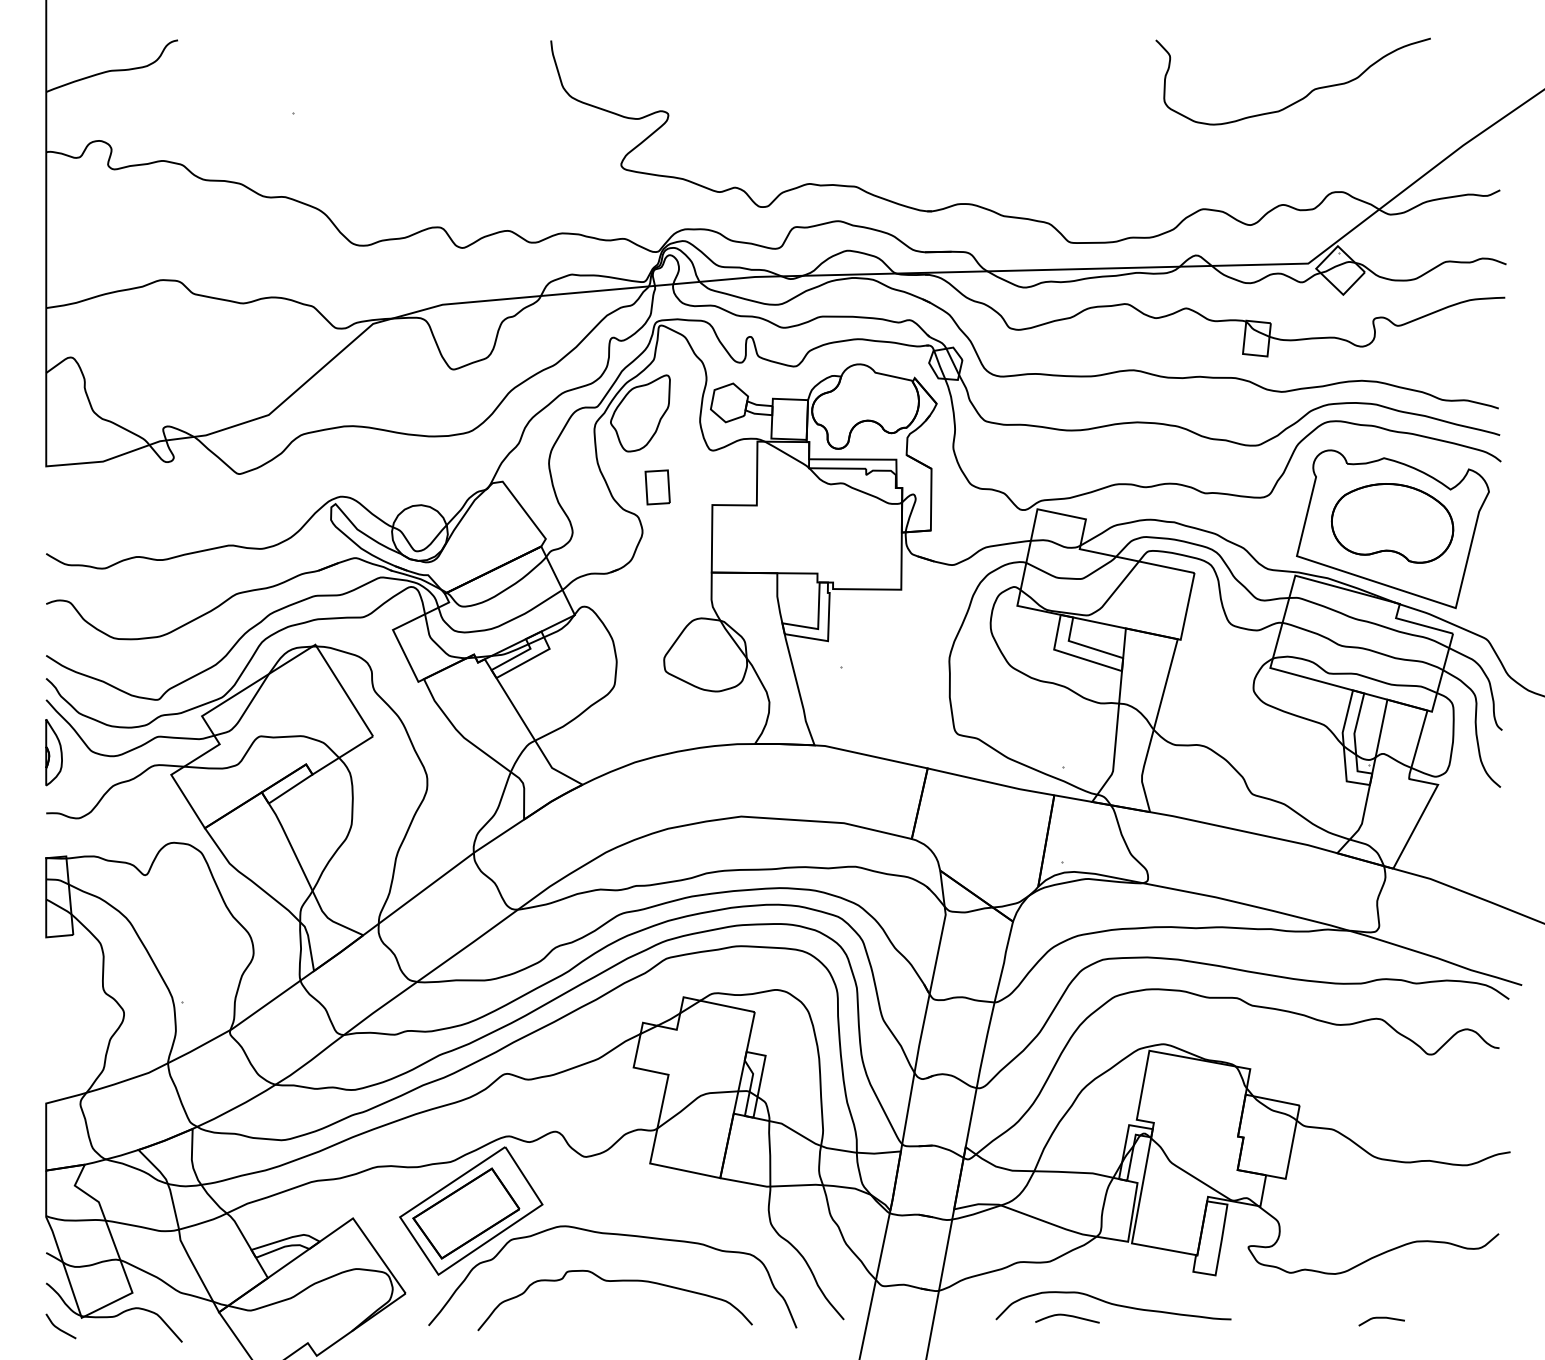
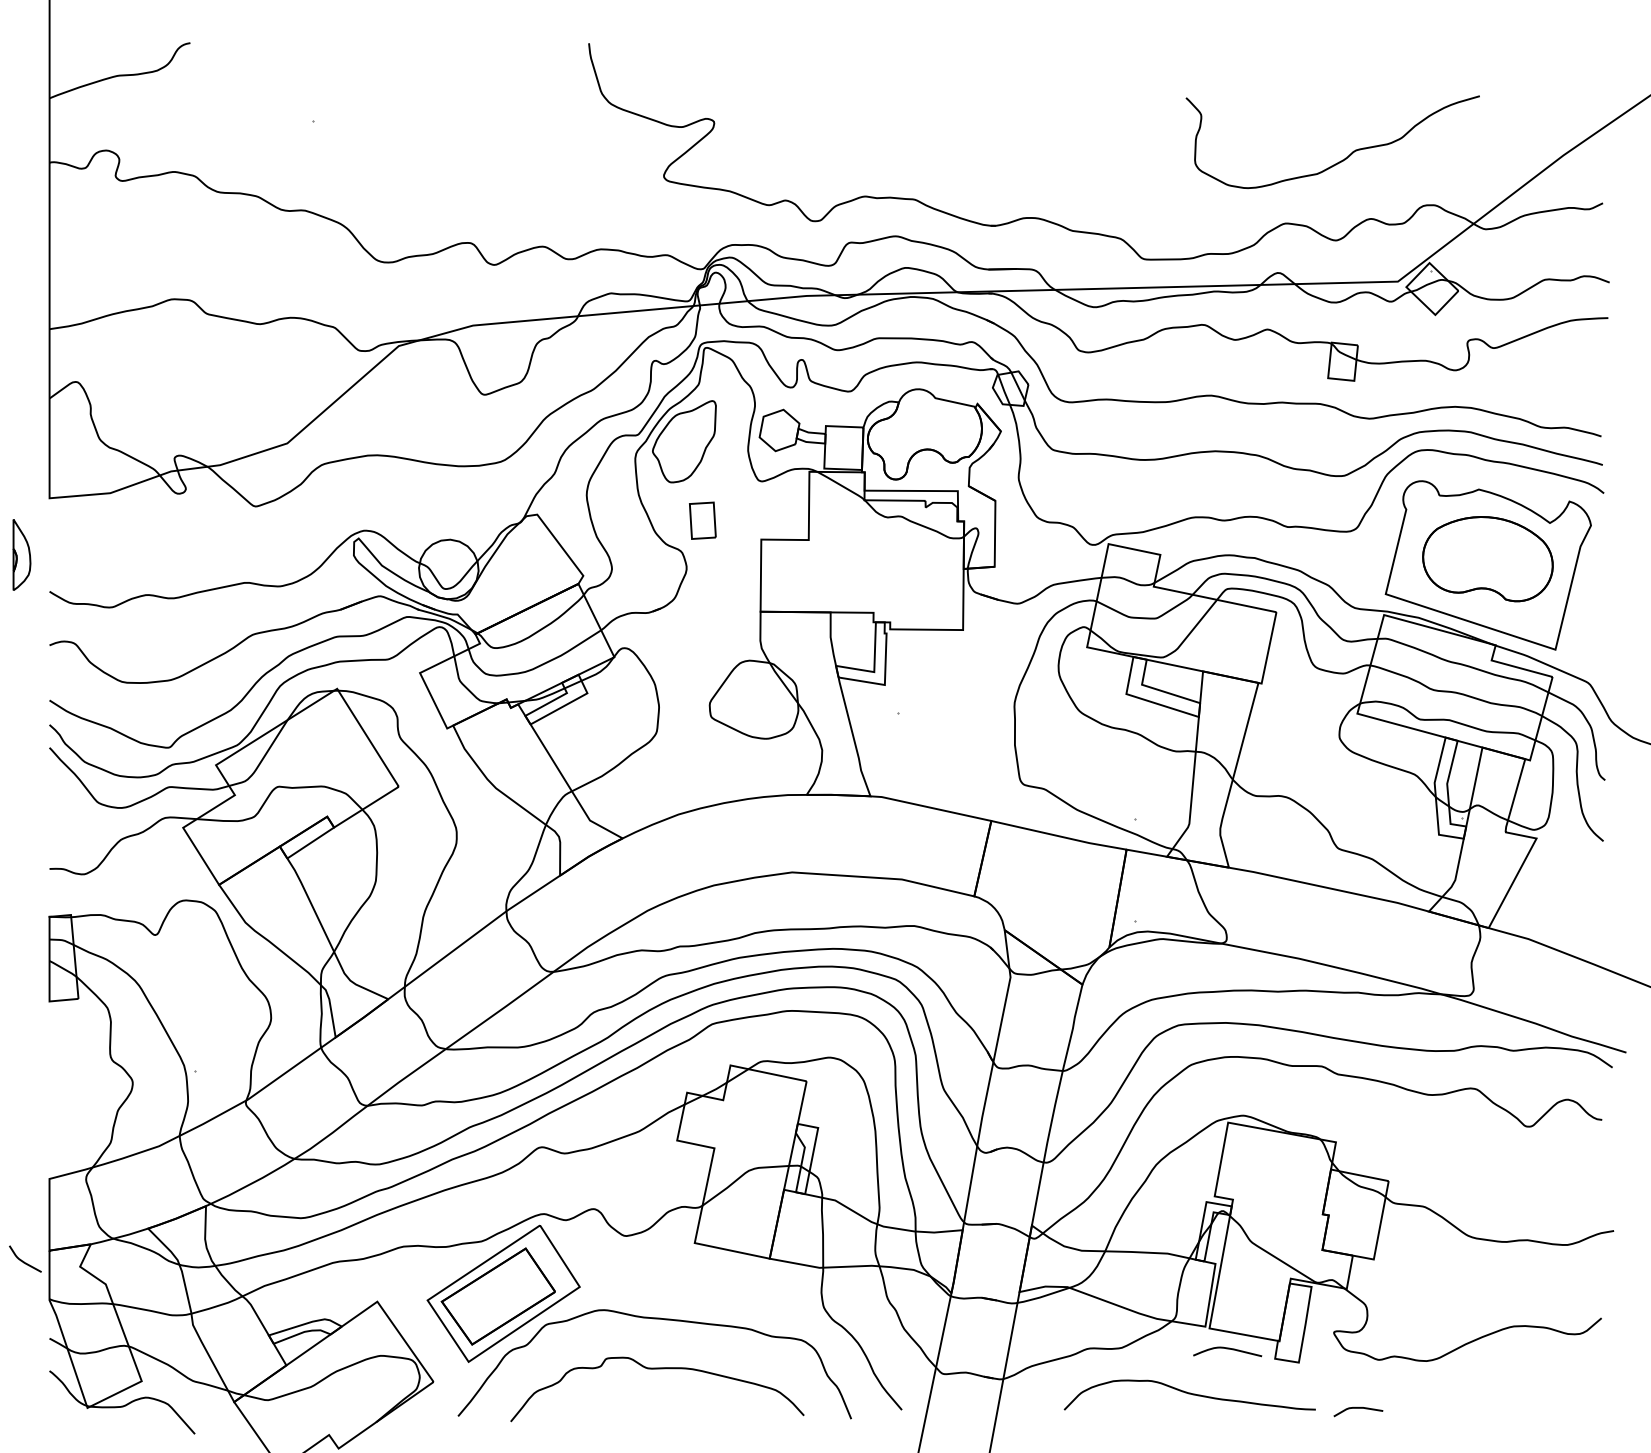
curve: (1302, 97) -> (1342, 159), moved
part: (53, 752) -> (21, 554), moved
curve: (1067, 1316) -> (1227, 1349), moved
curve: (1381, 1318) -> (1358, 1408), moved
curve: (60, 1328) -> (24, 1261), moved

